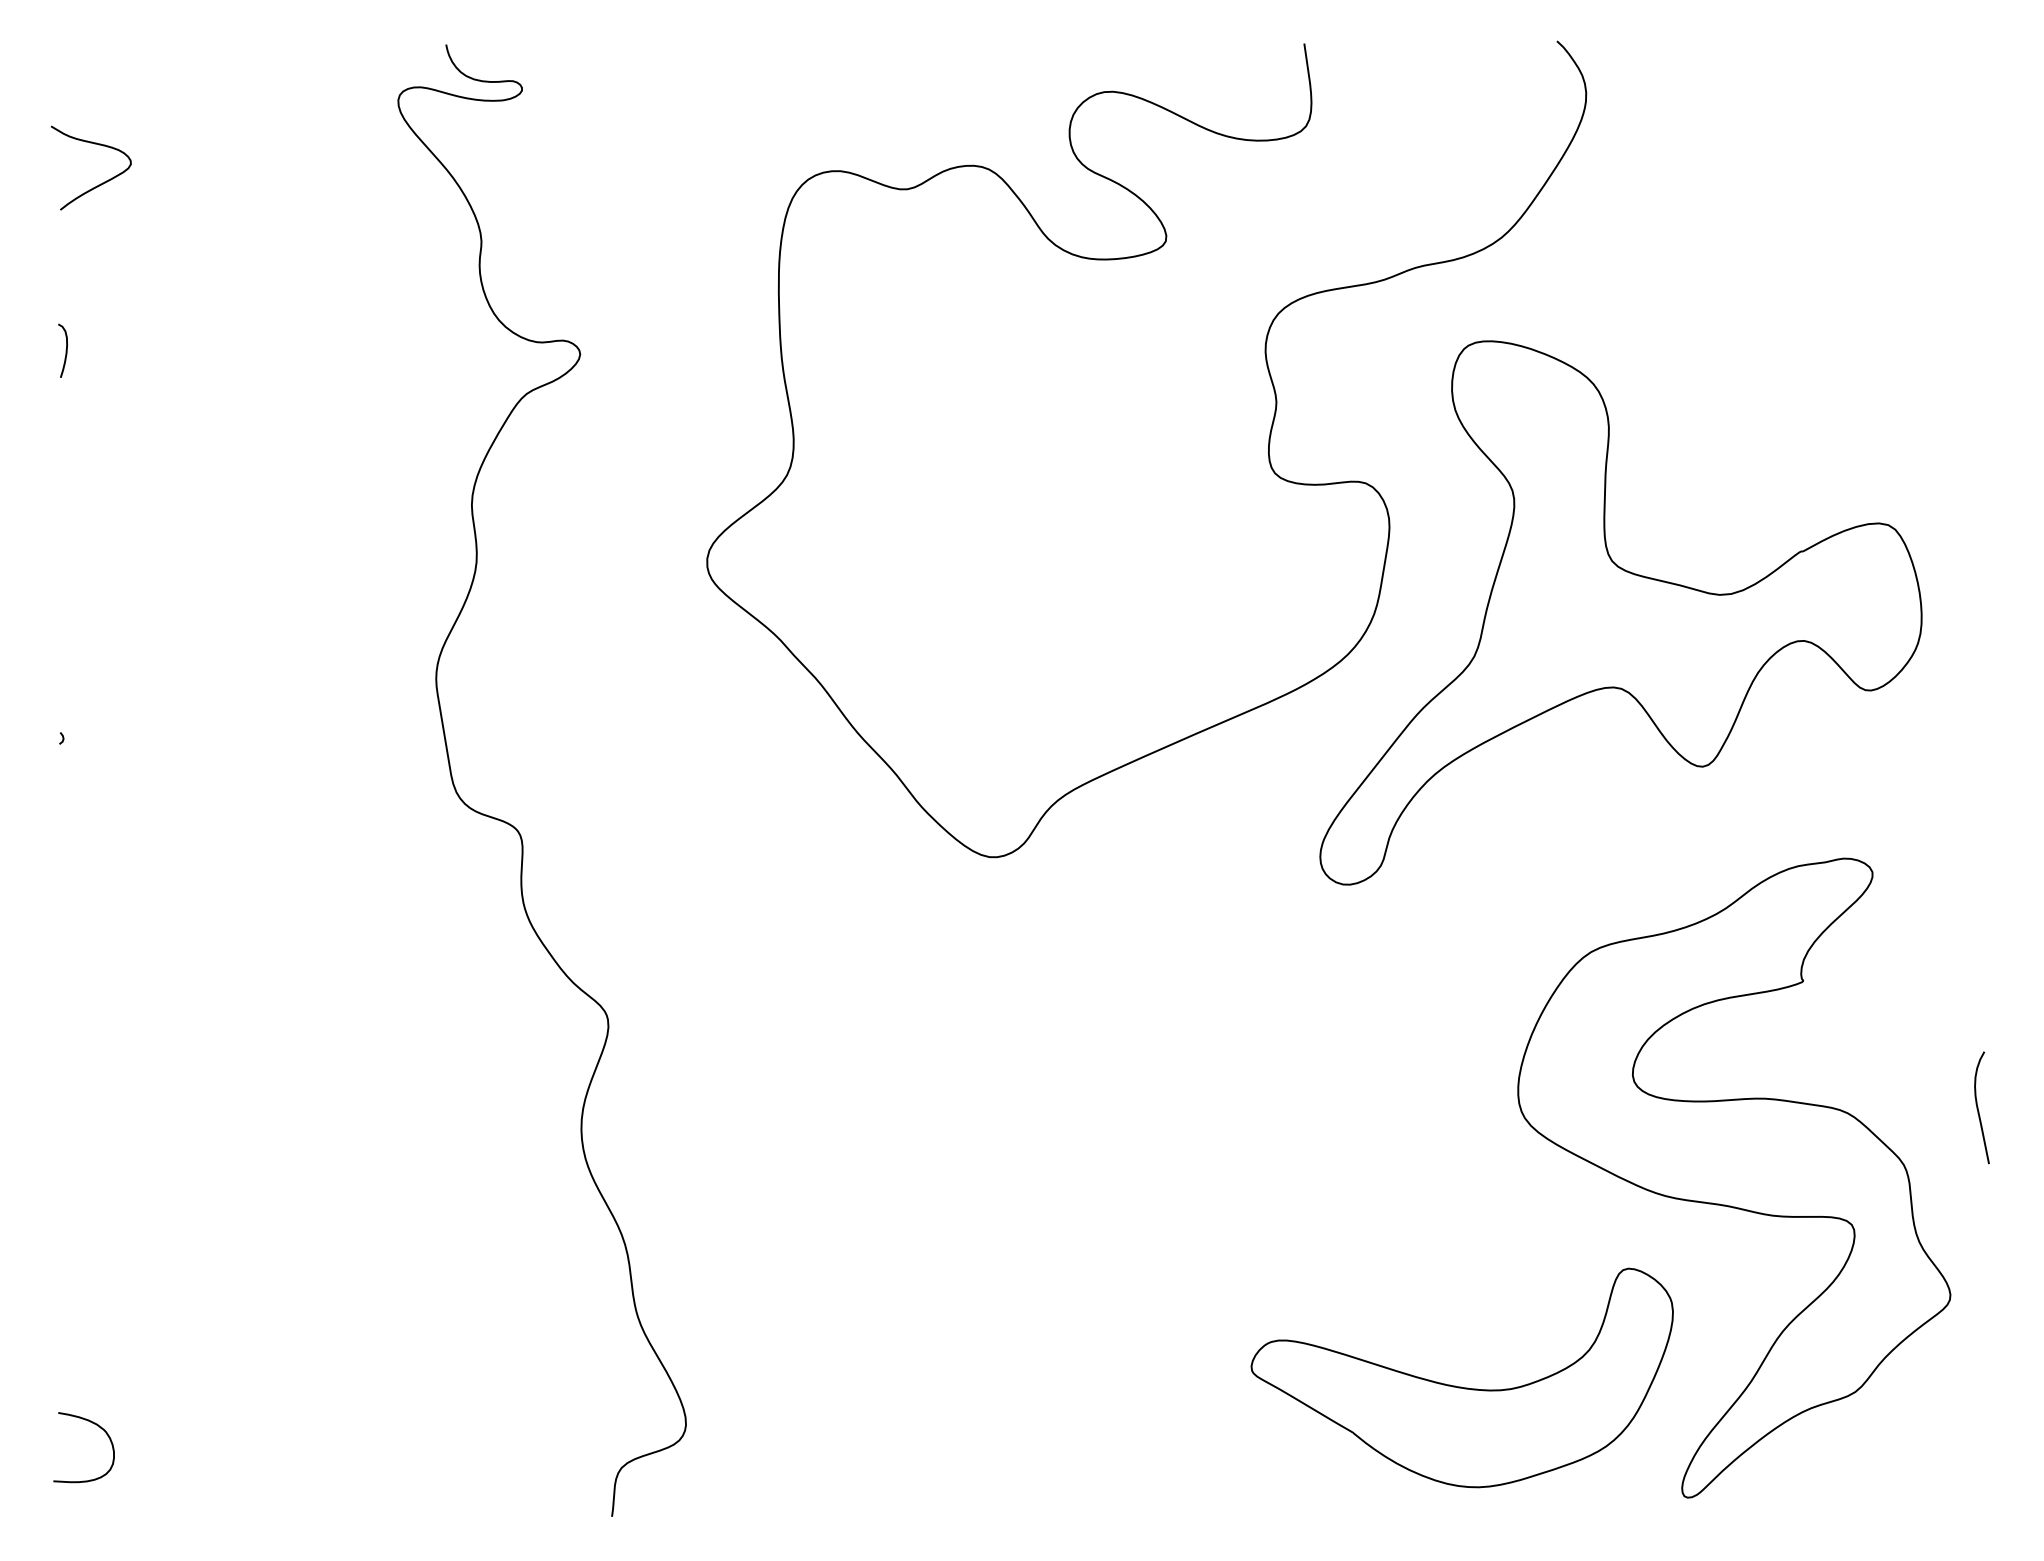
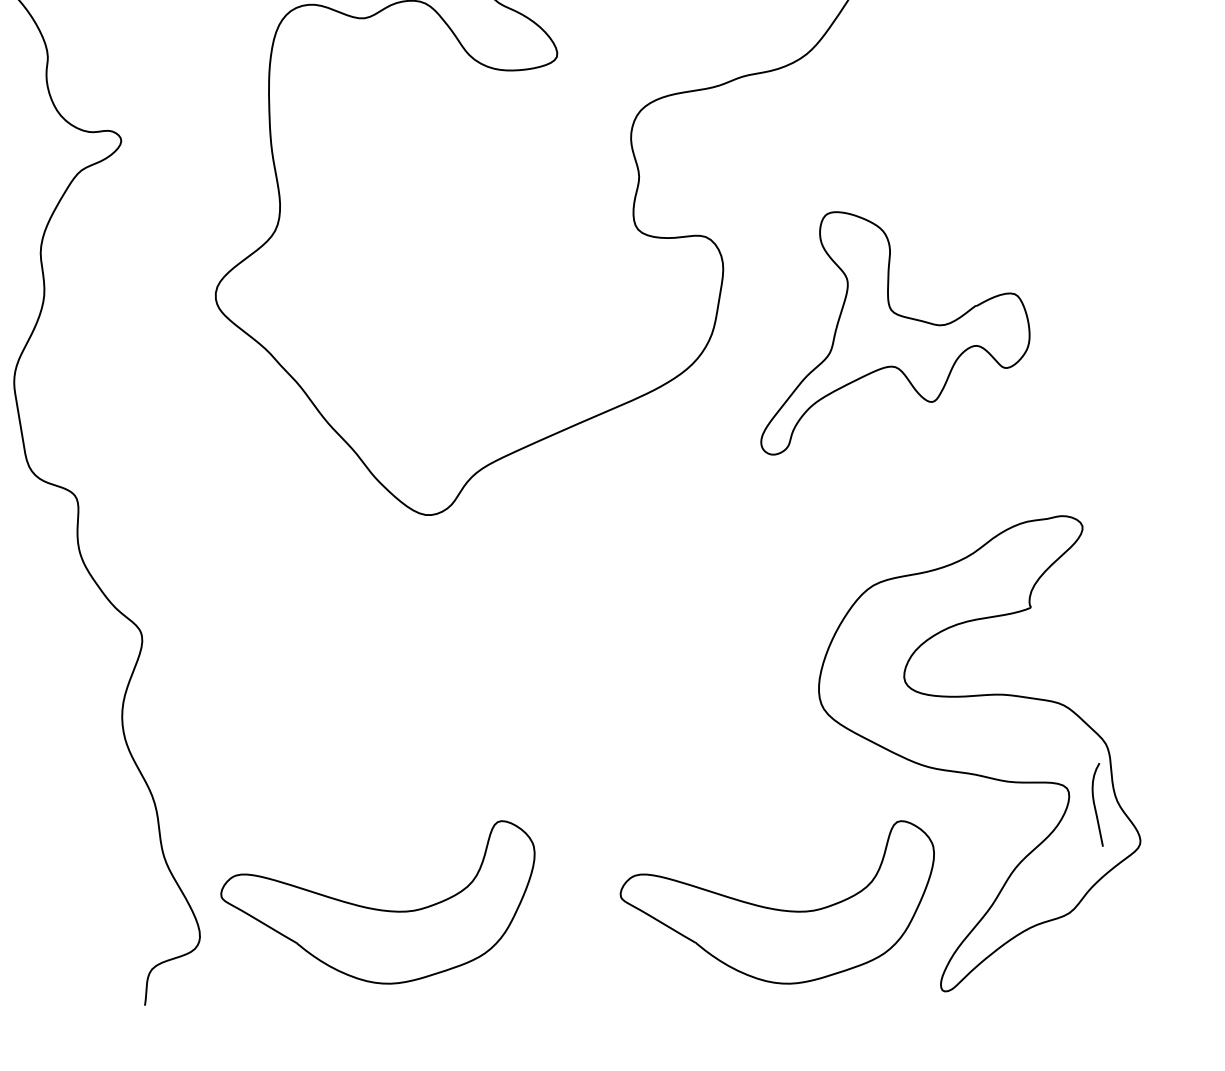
part: (1620, 612) -> (895, 333), size x0.6
curve: (1978, 1107) -> (1095, 804), moved
part: (924, 1386) -> (377, 908), added

